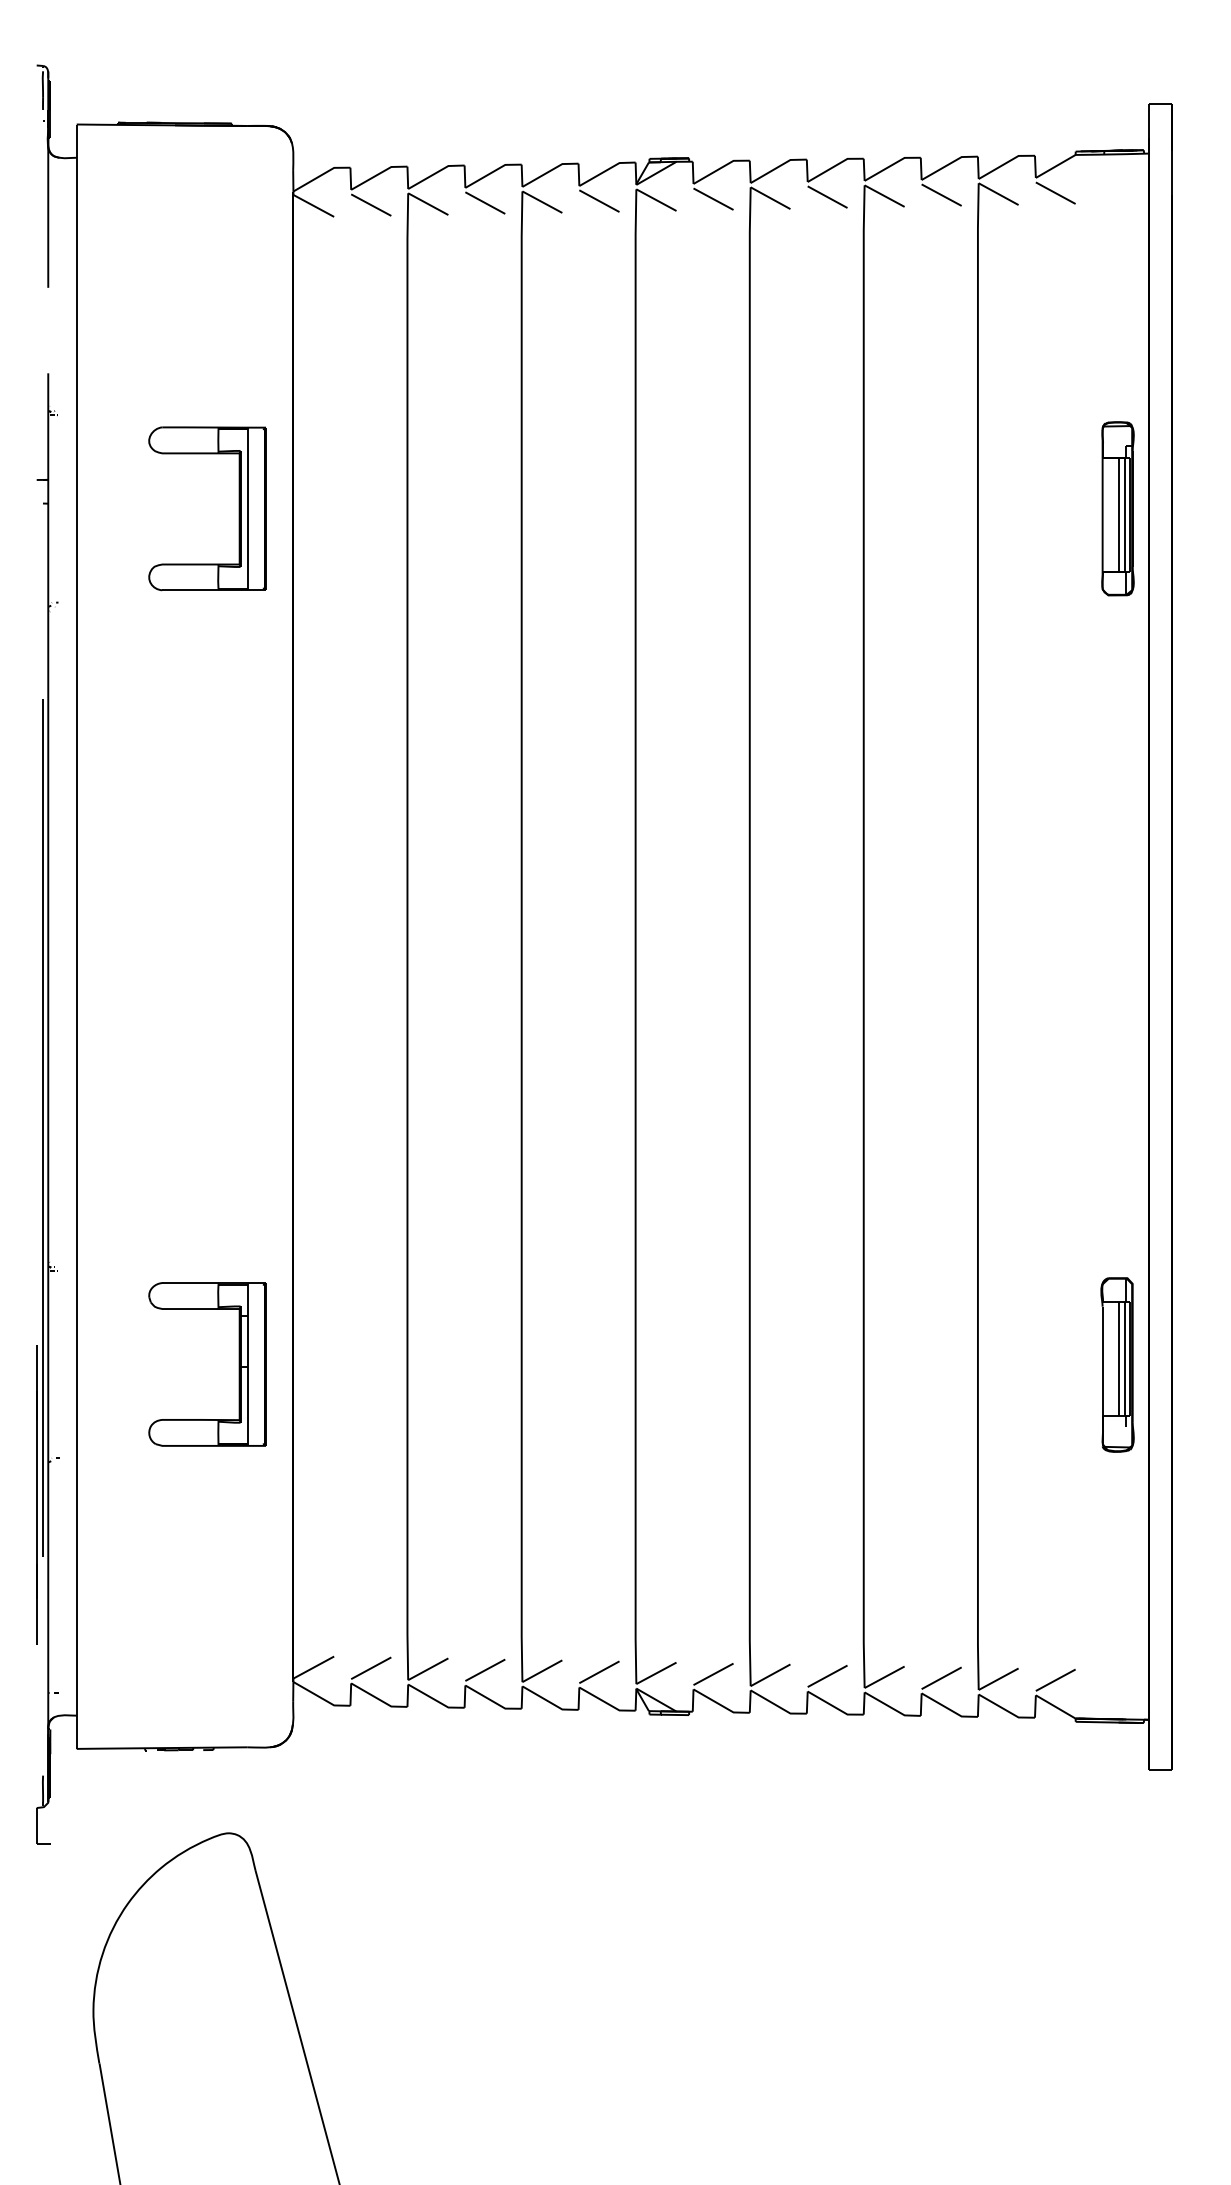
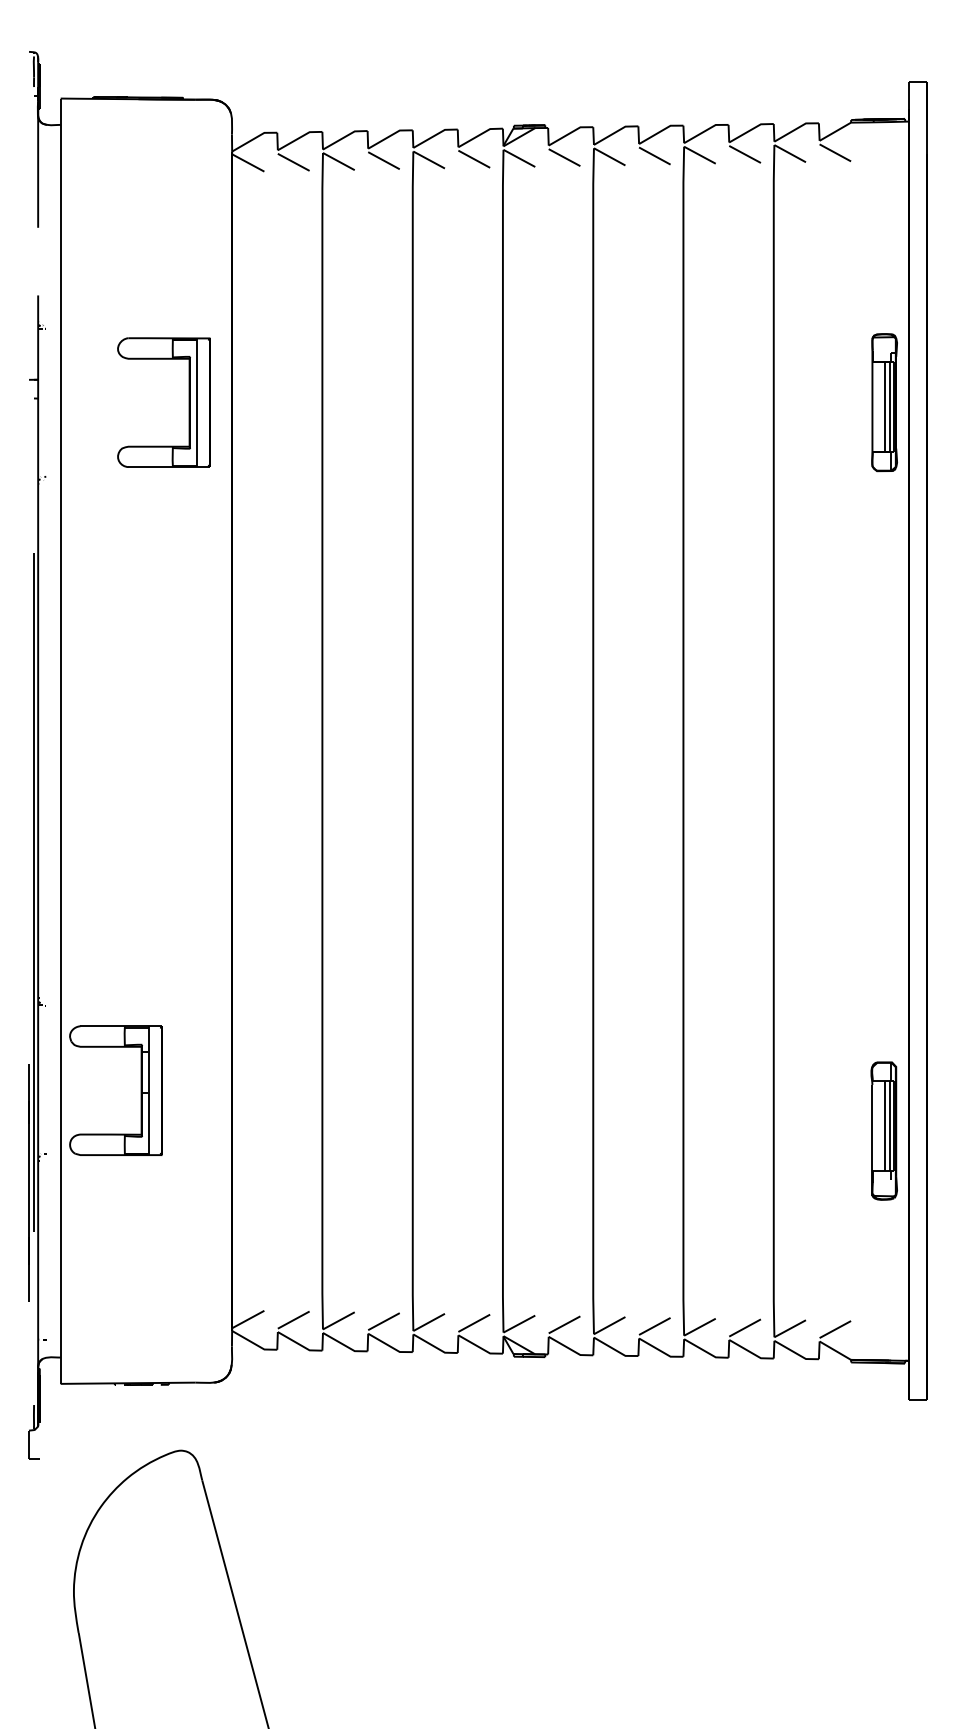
part: (238, 1364) -> (140, 1090), moved
part: (1116, 1364) -> (883, 1130), moved

